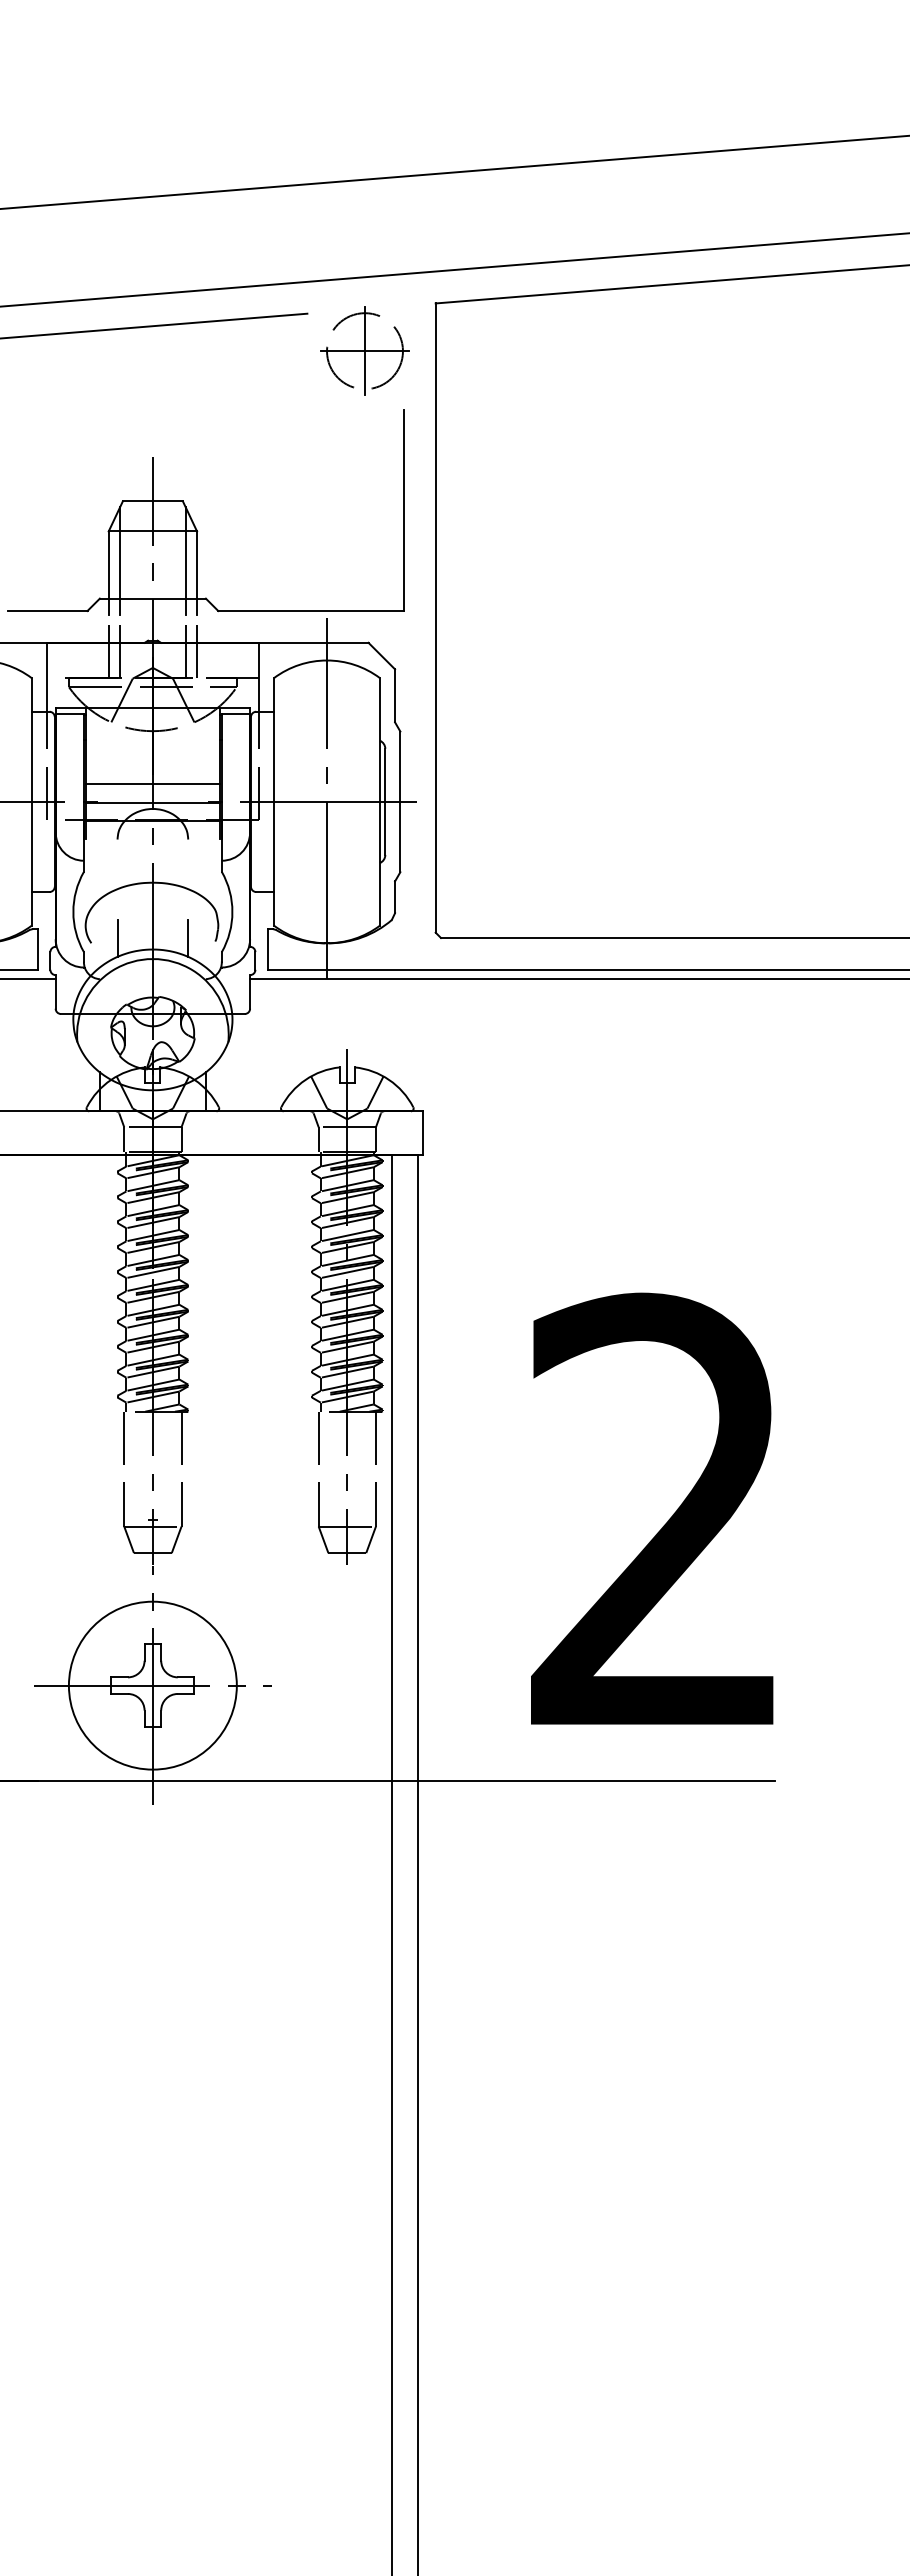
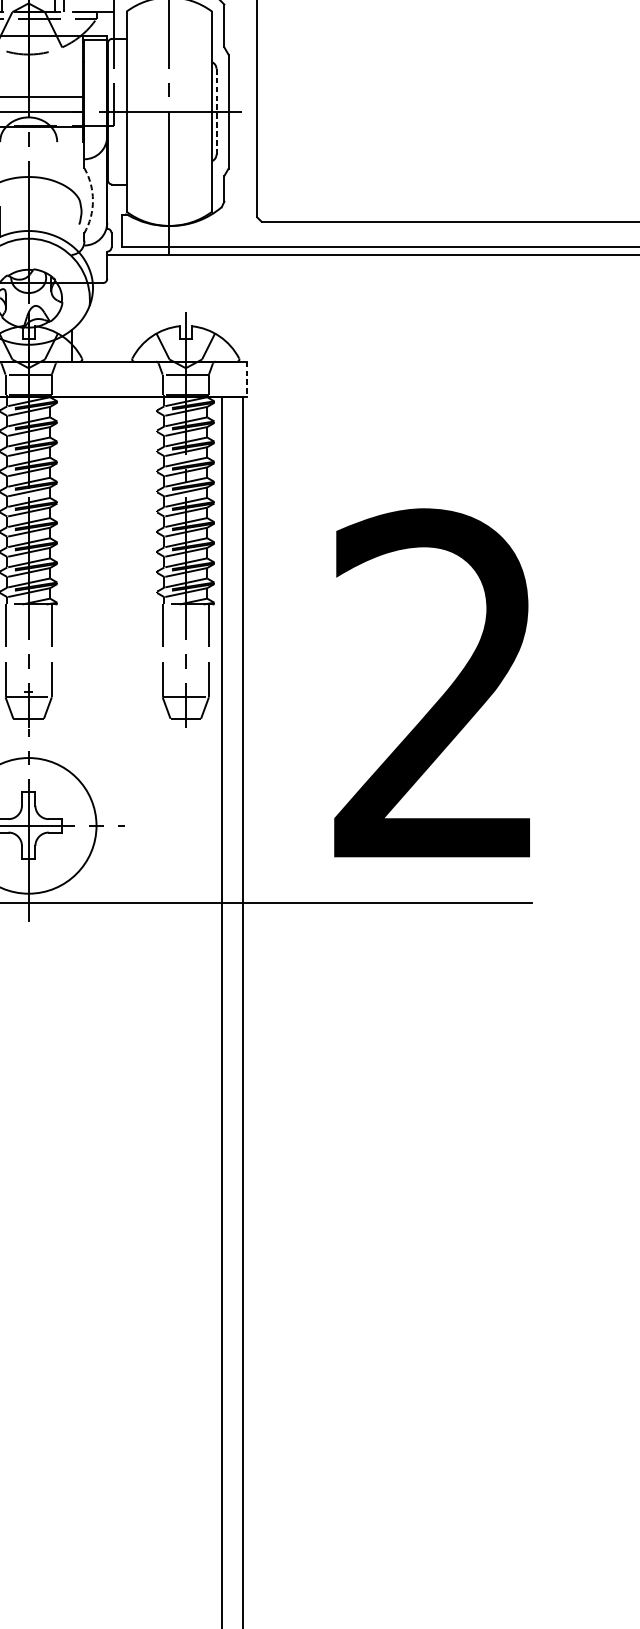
line: (385, 802) -> (216, 112), solid -> dashed
arc: (232, 912) -> (93, 201), solid -> dashed
line: (188, 938) -> (57, 222), removed
line: (423, 1133) -> (247, 379), solid -> dashed

